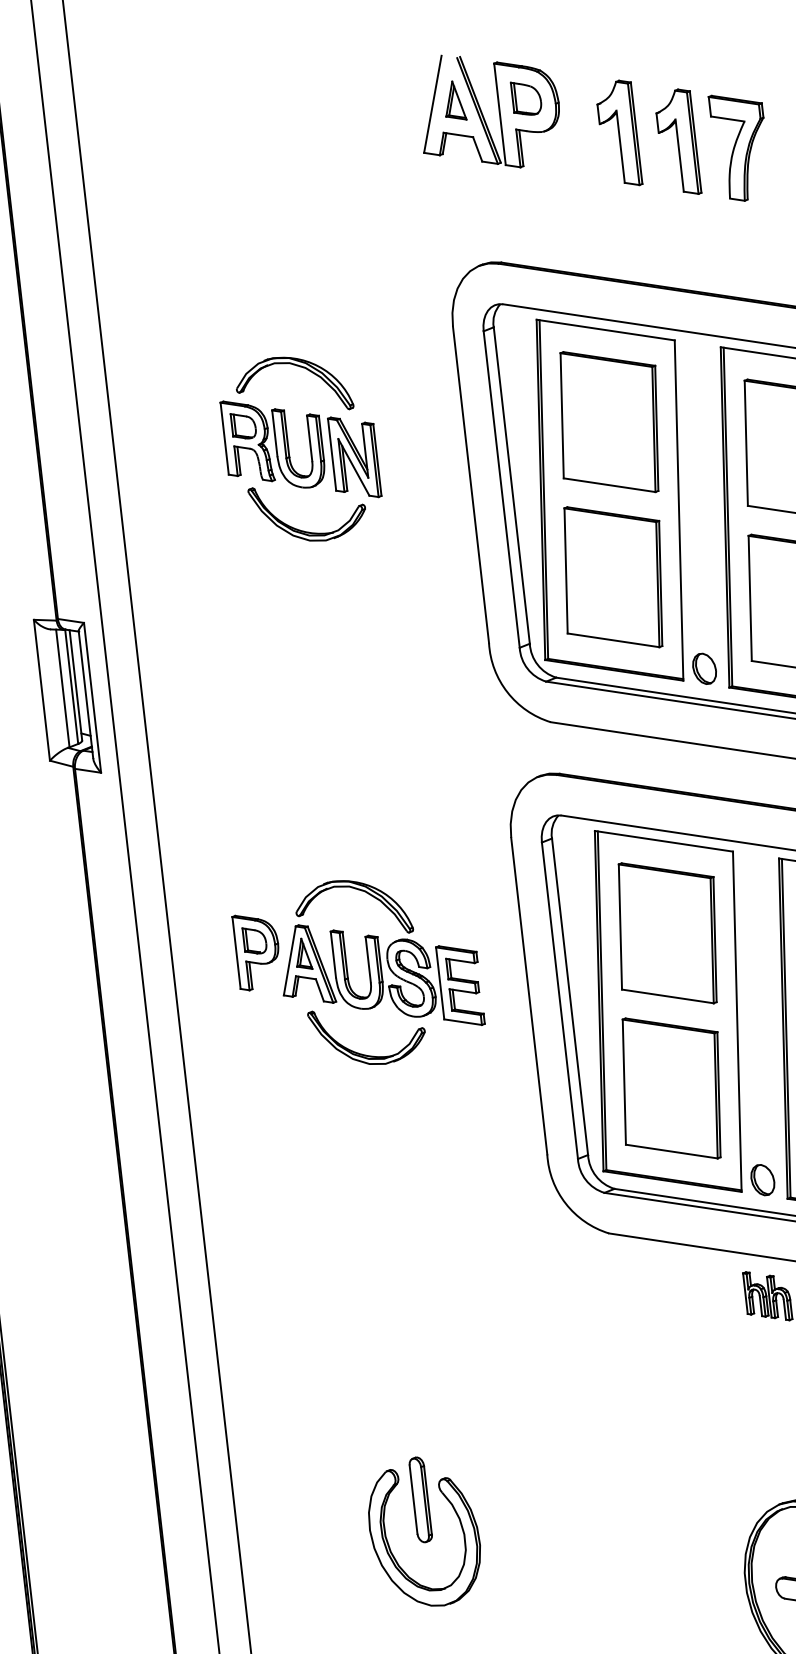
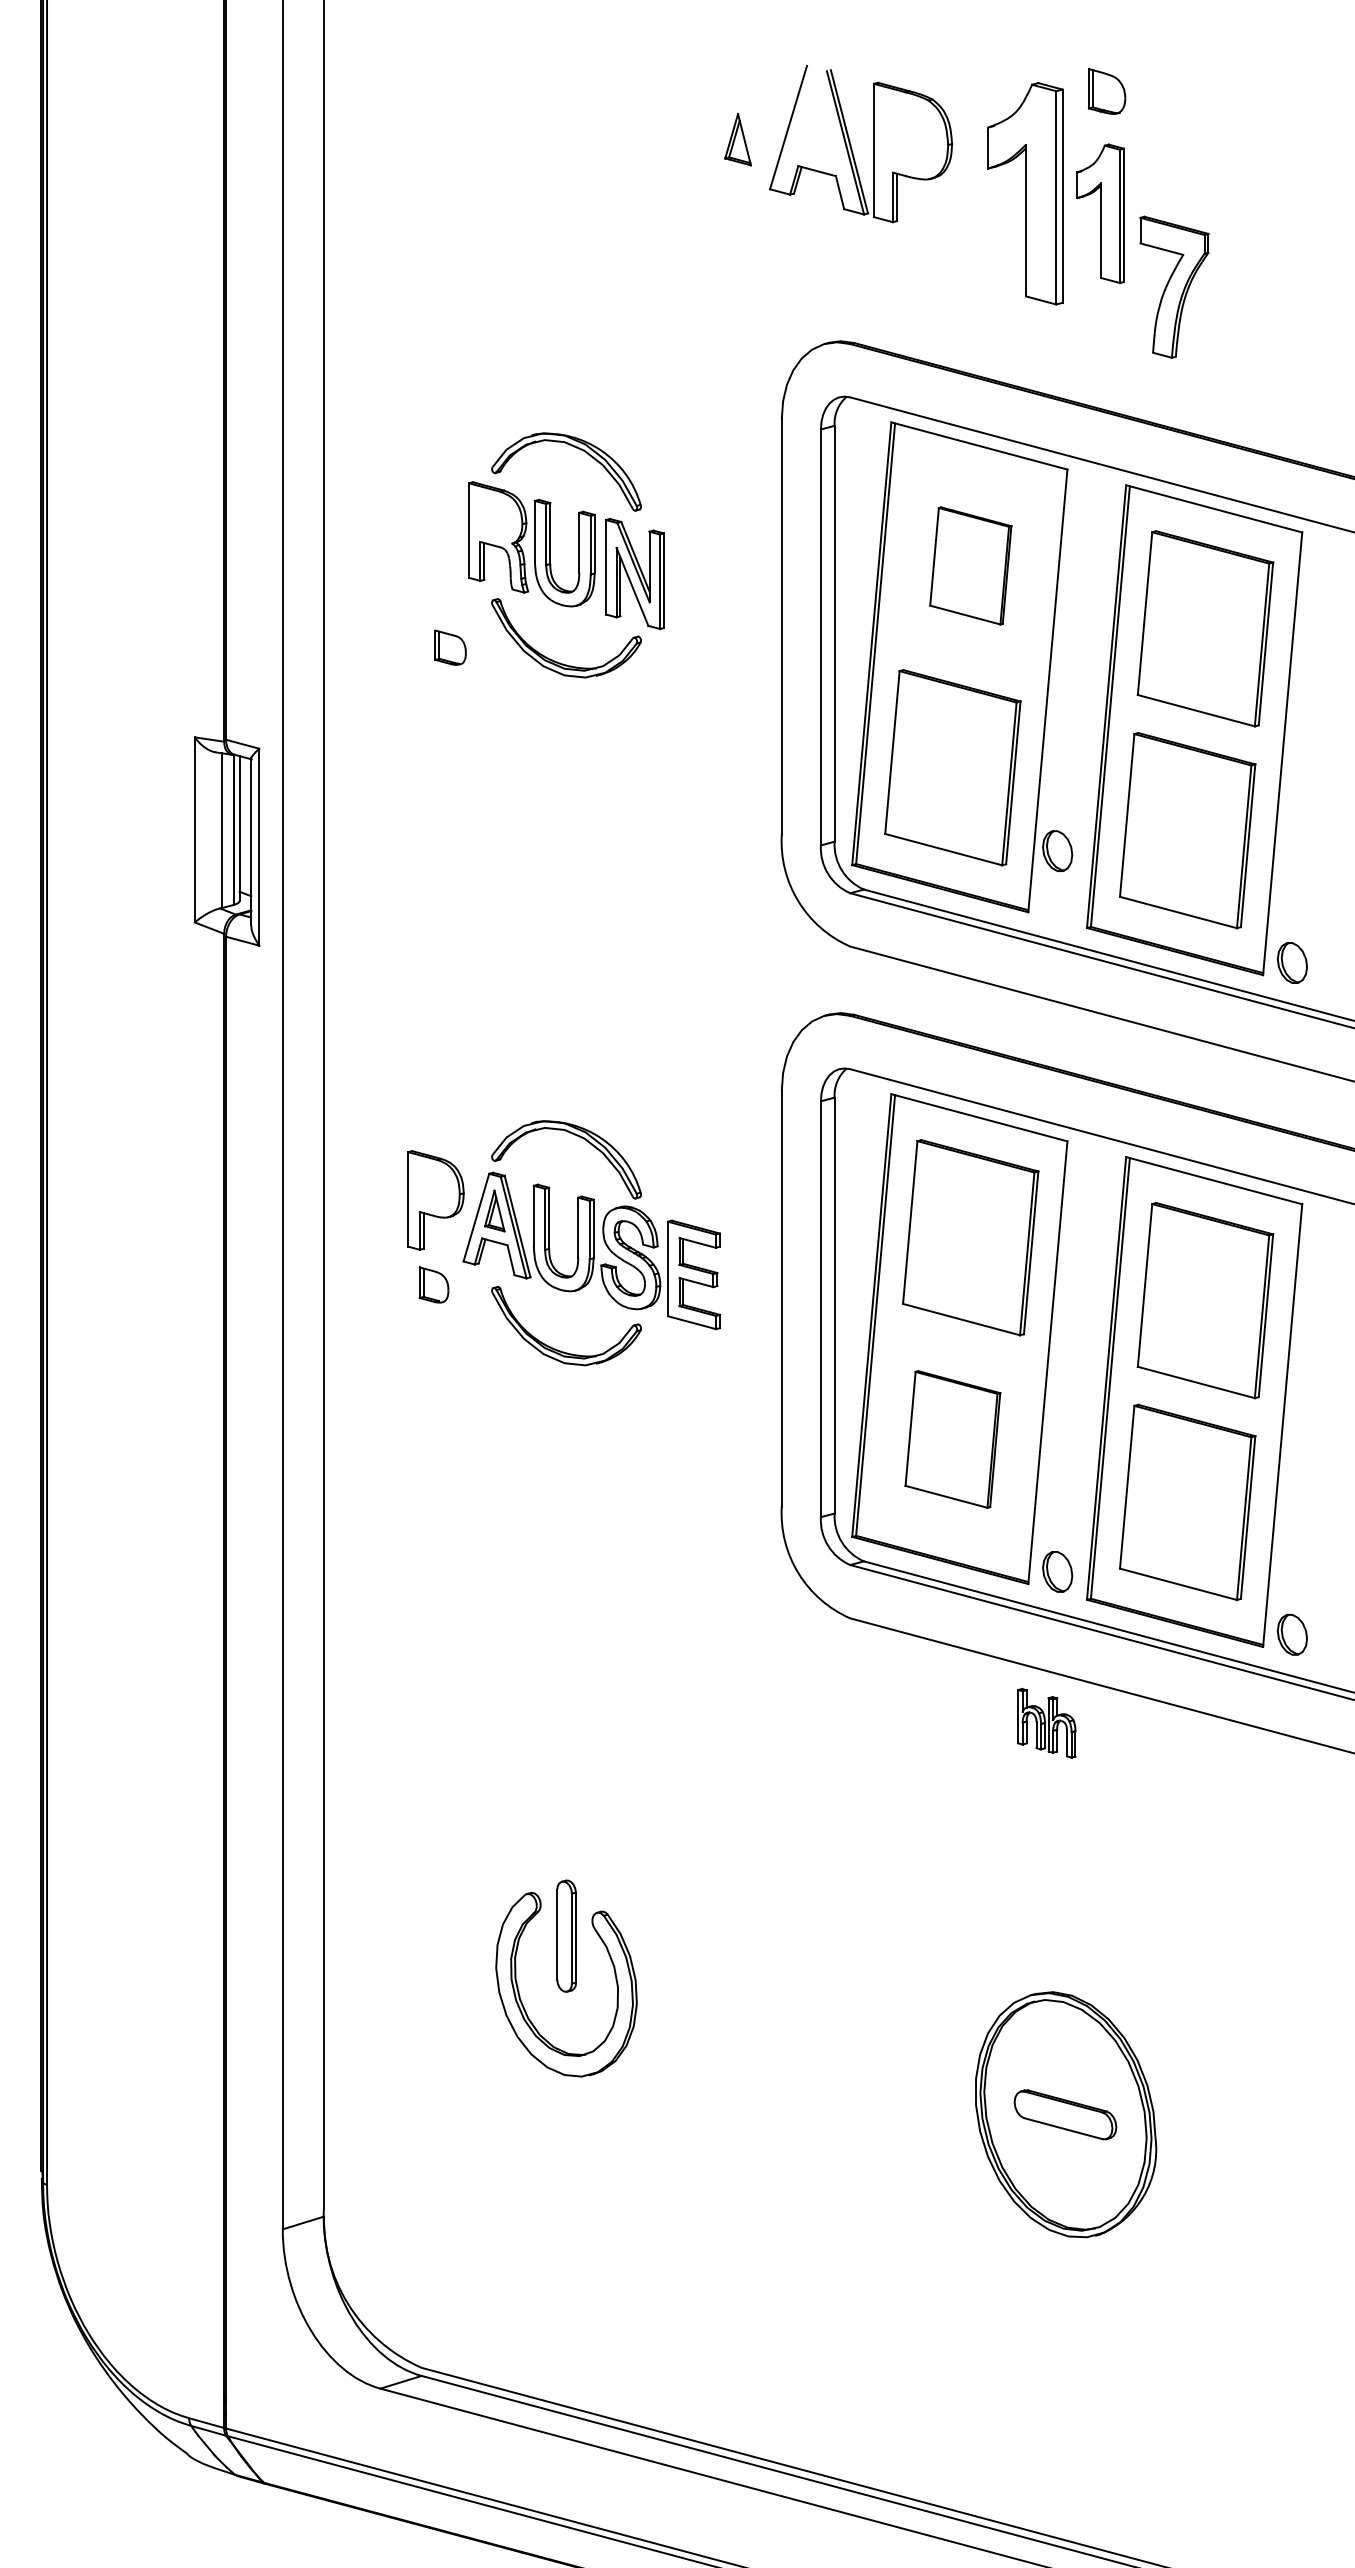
part: (526, 98) -> (1107, 91), moved
part: (454, 101) -> (737, 139), moved
part: (618, 133) -> (1025, 193), size x1.6
part: (740, 146) -> (1174, 286), moved
part: (609, 421) -> (970, 565), size x0.6
part: (243, 425) -> (450, 647), moved
part: (704, 668) -> (1057, 850), moved
part: (254, 940) -> (433, 1284), moved
part: (671, 1088) -> (952, 1439), size x0.7

